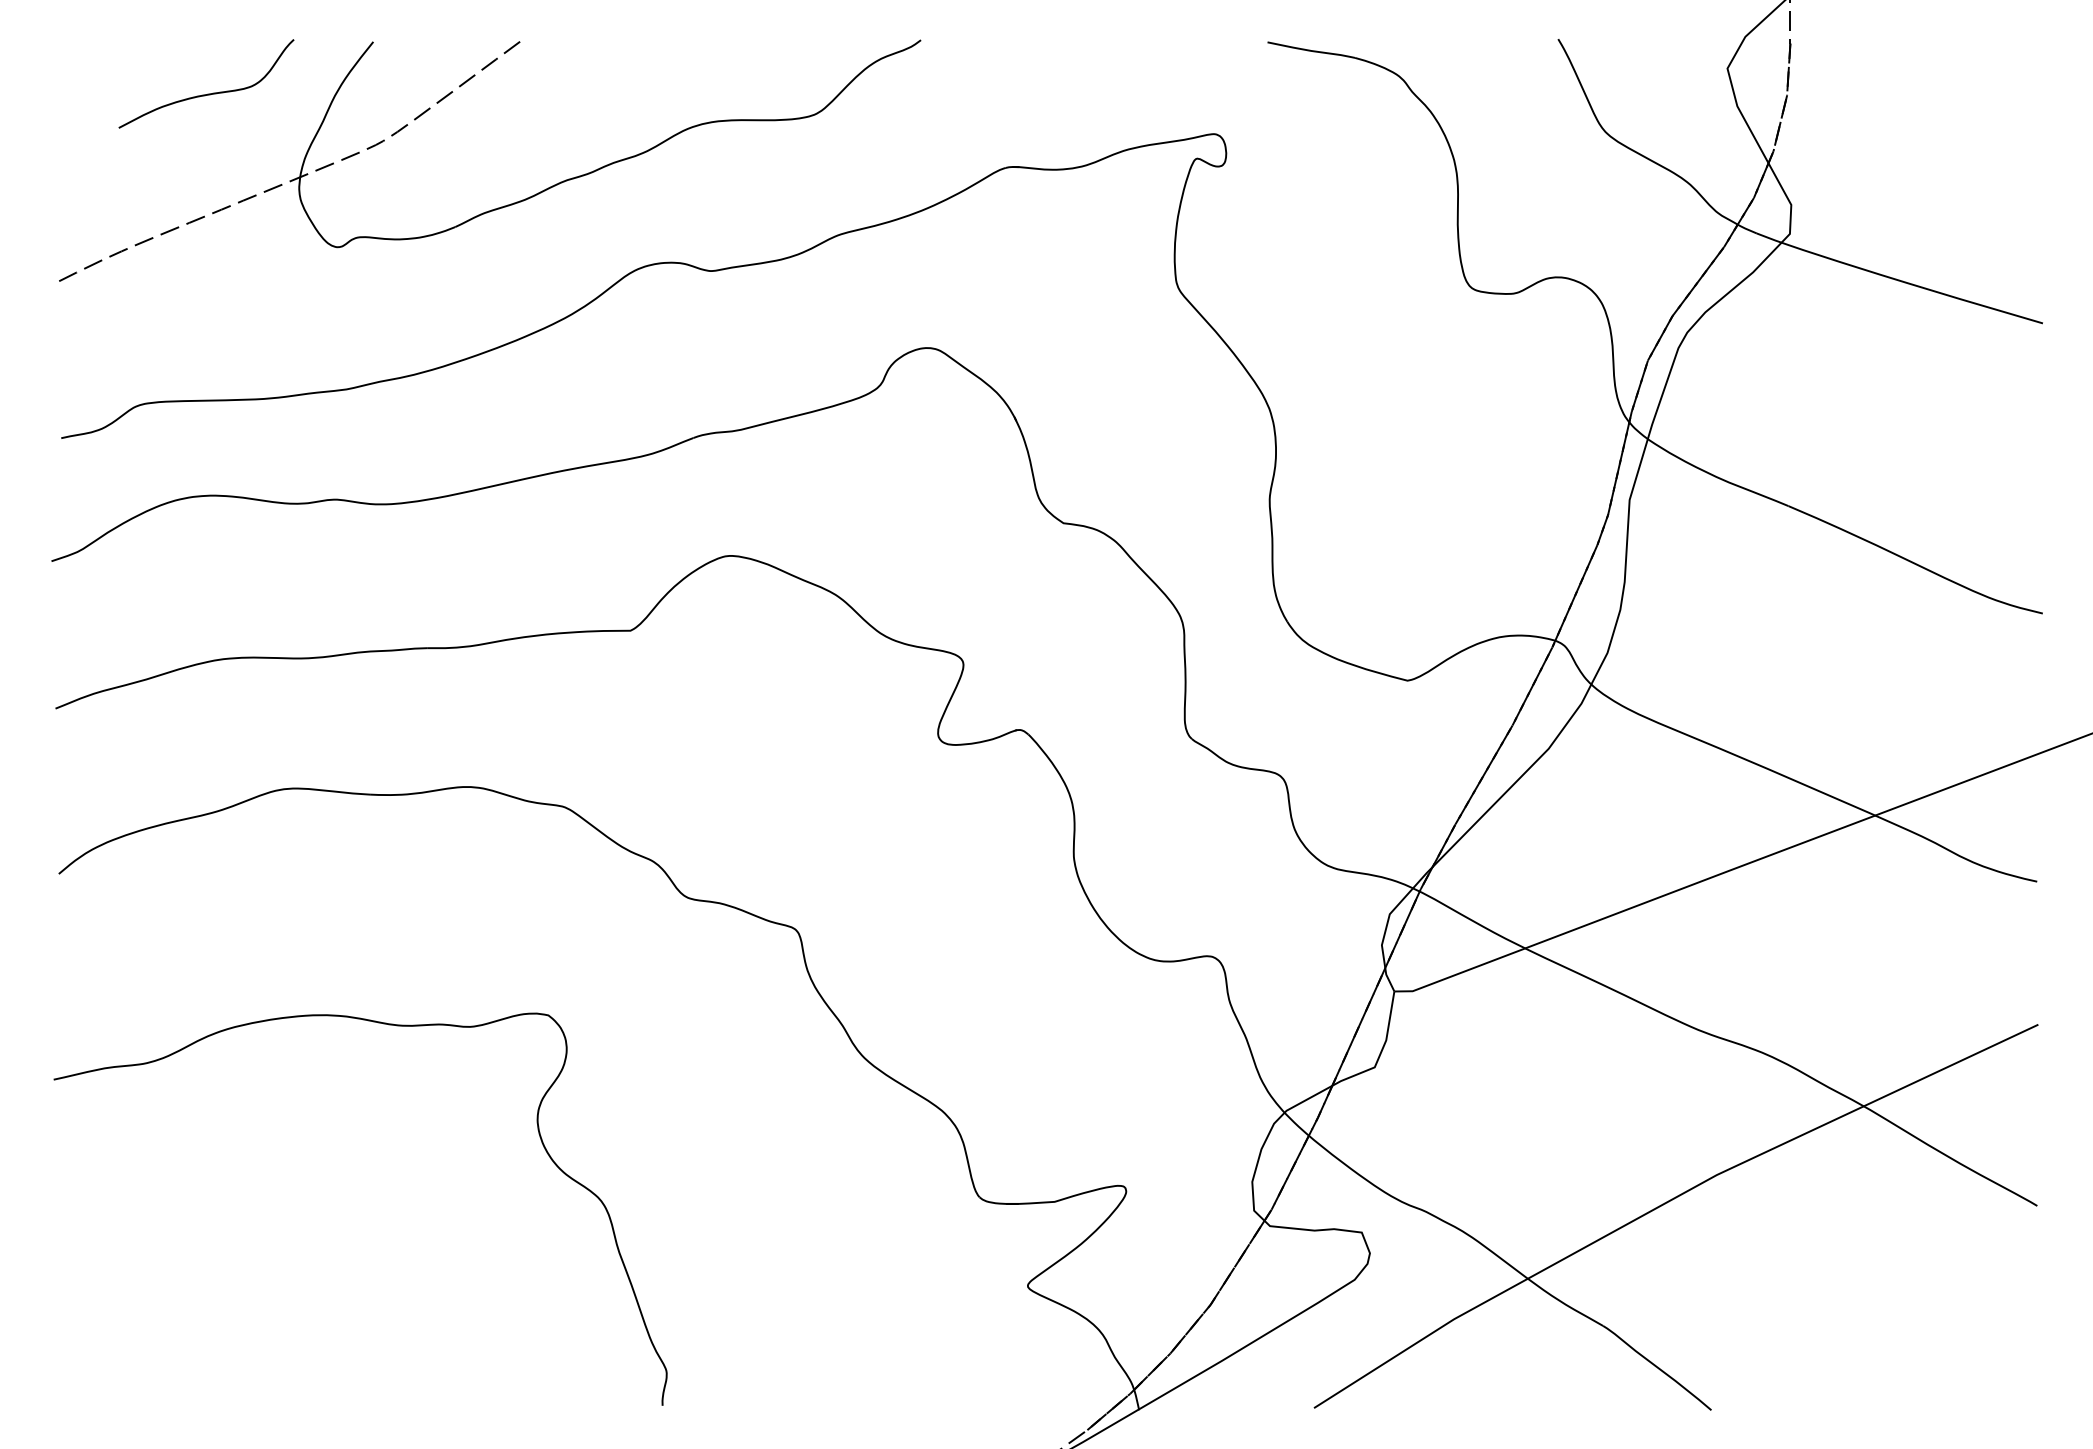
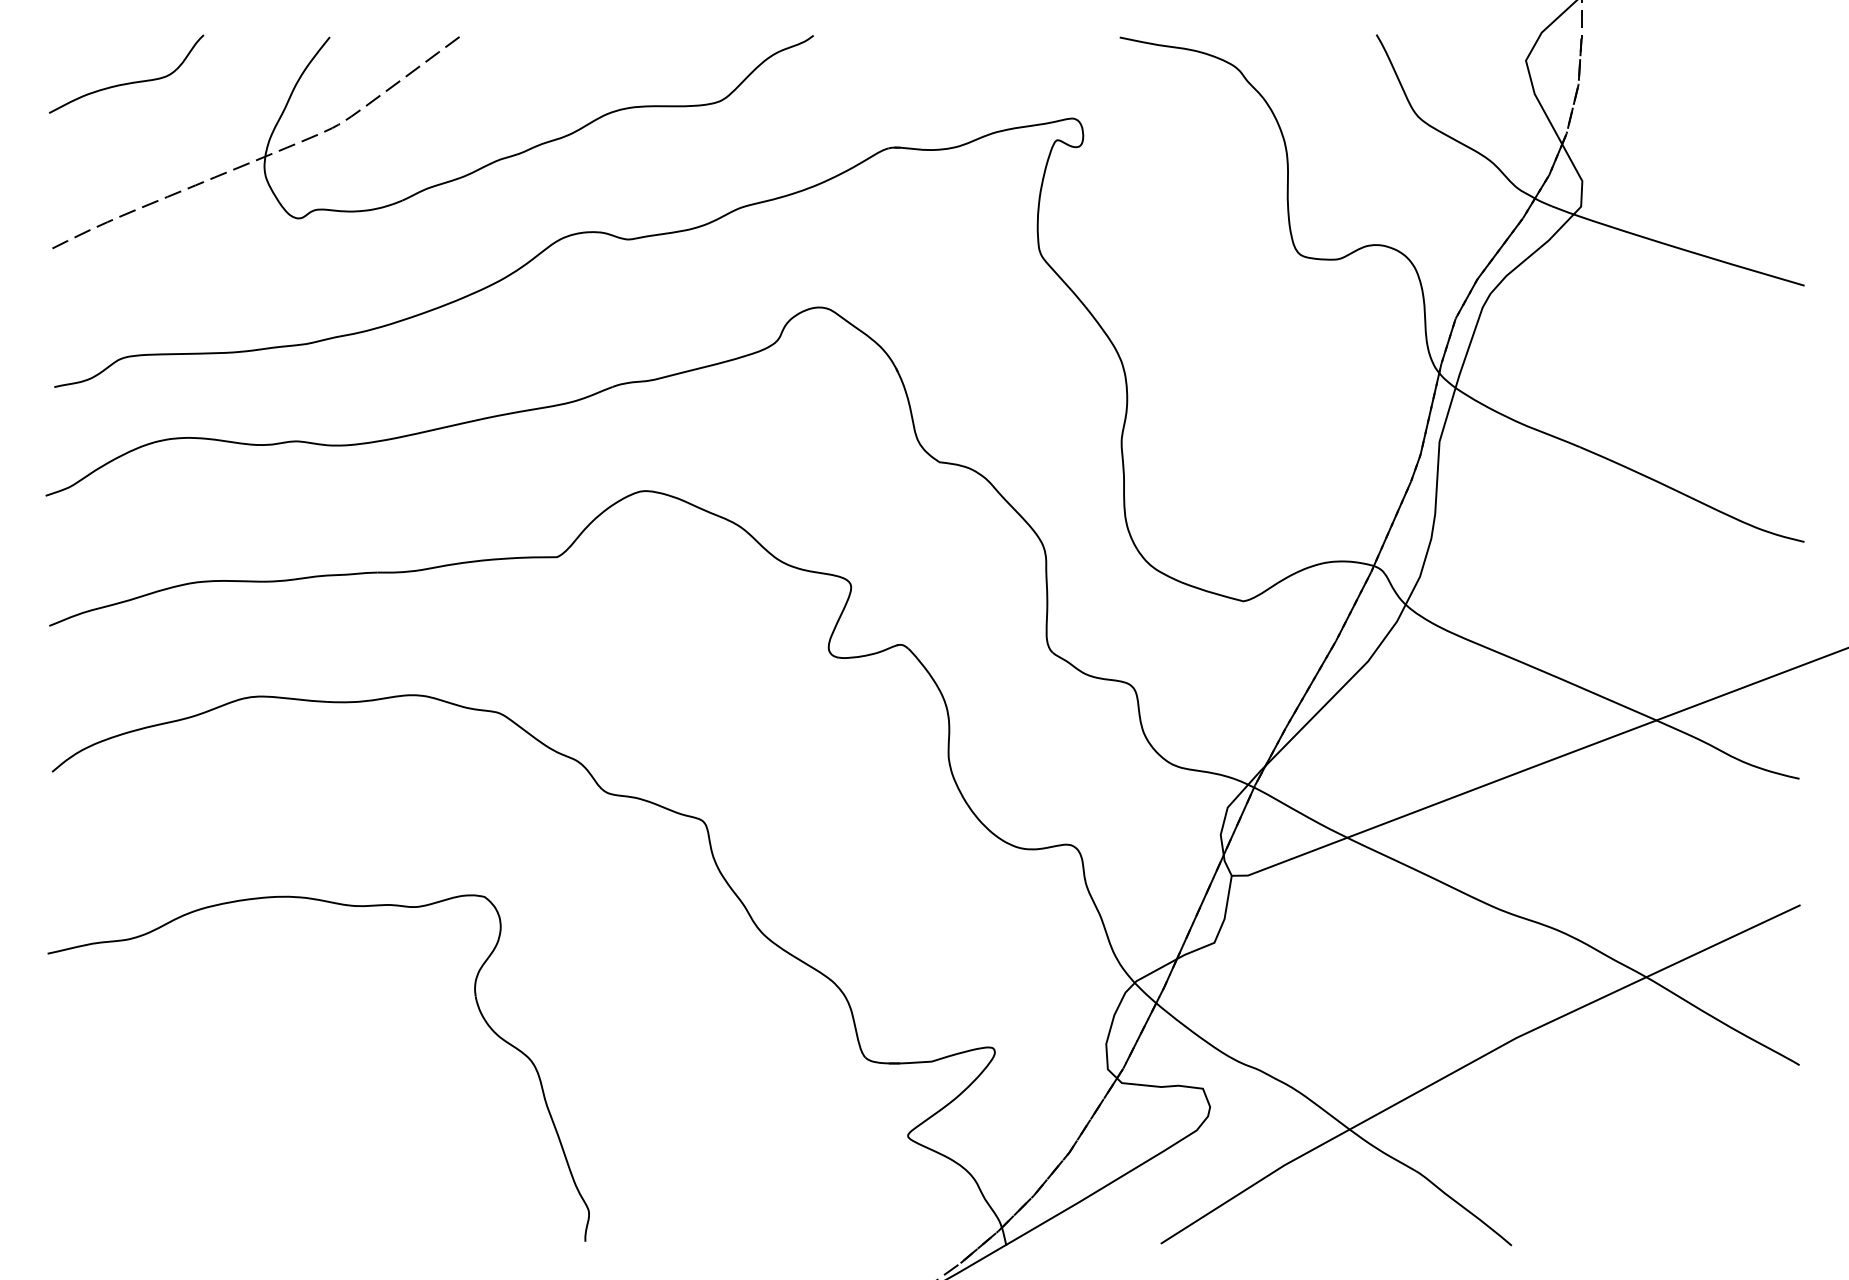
curve: (207, 93) -> (127, 82), moved

